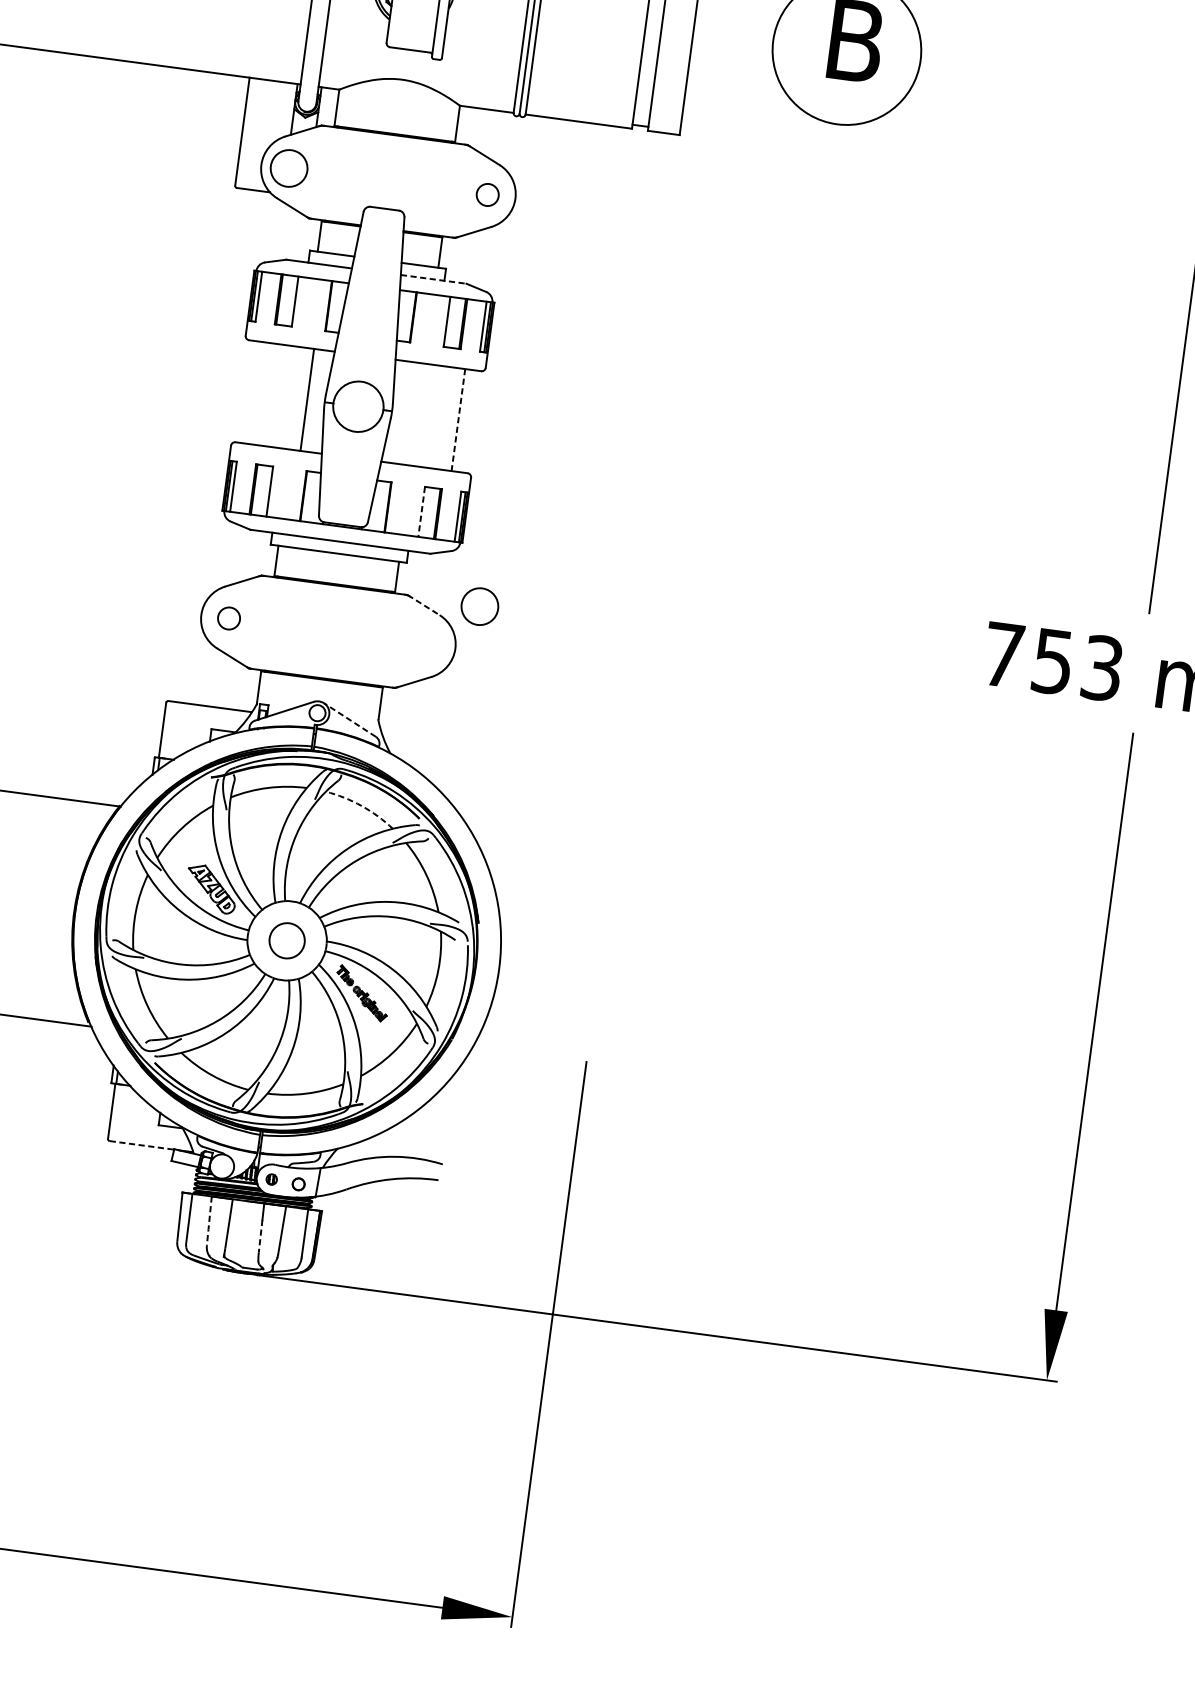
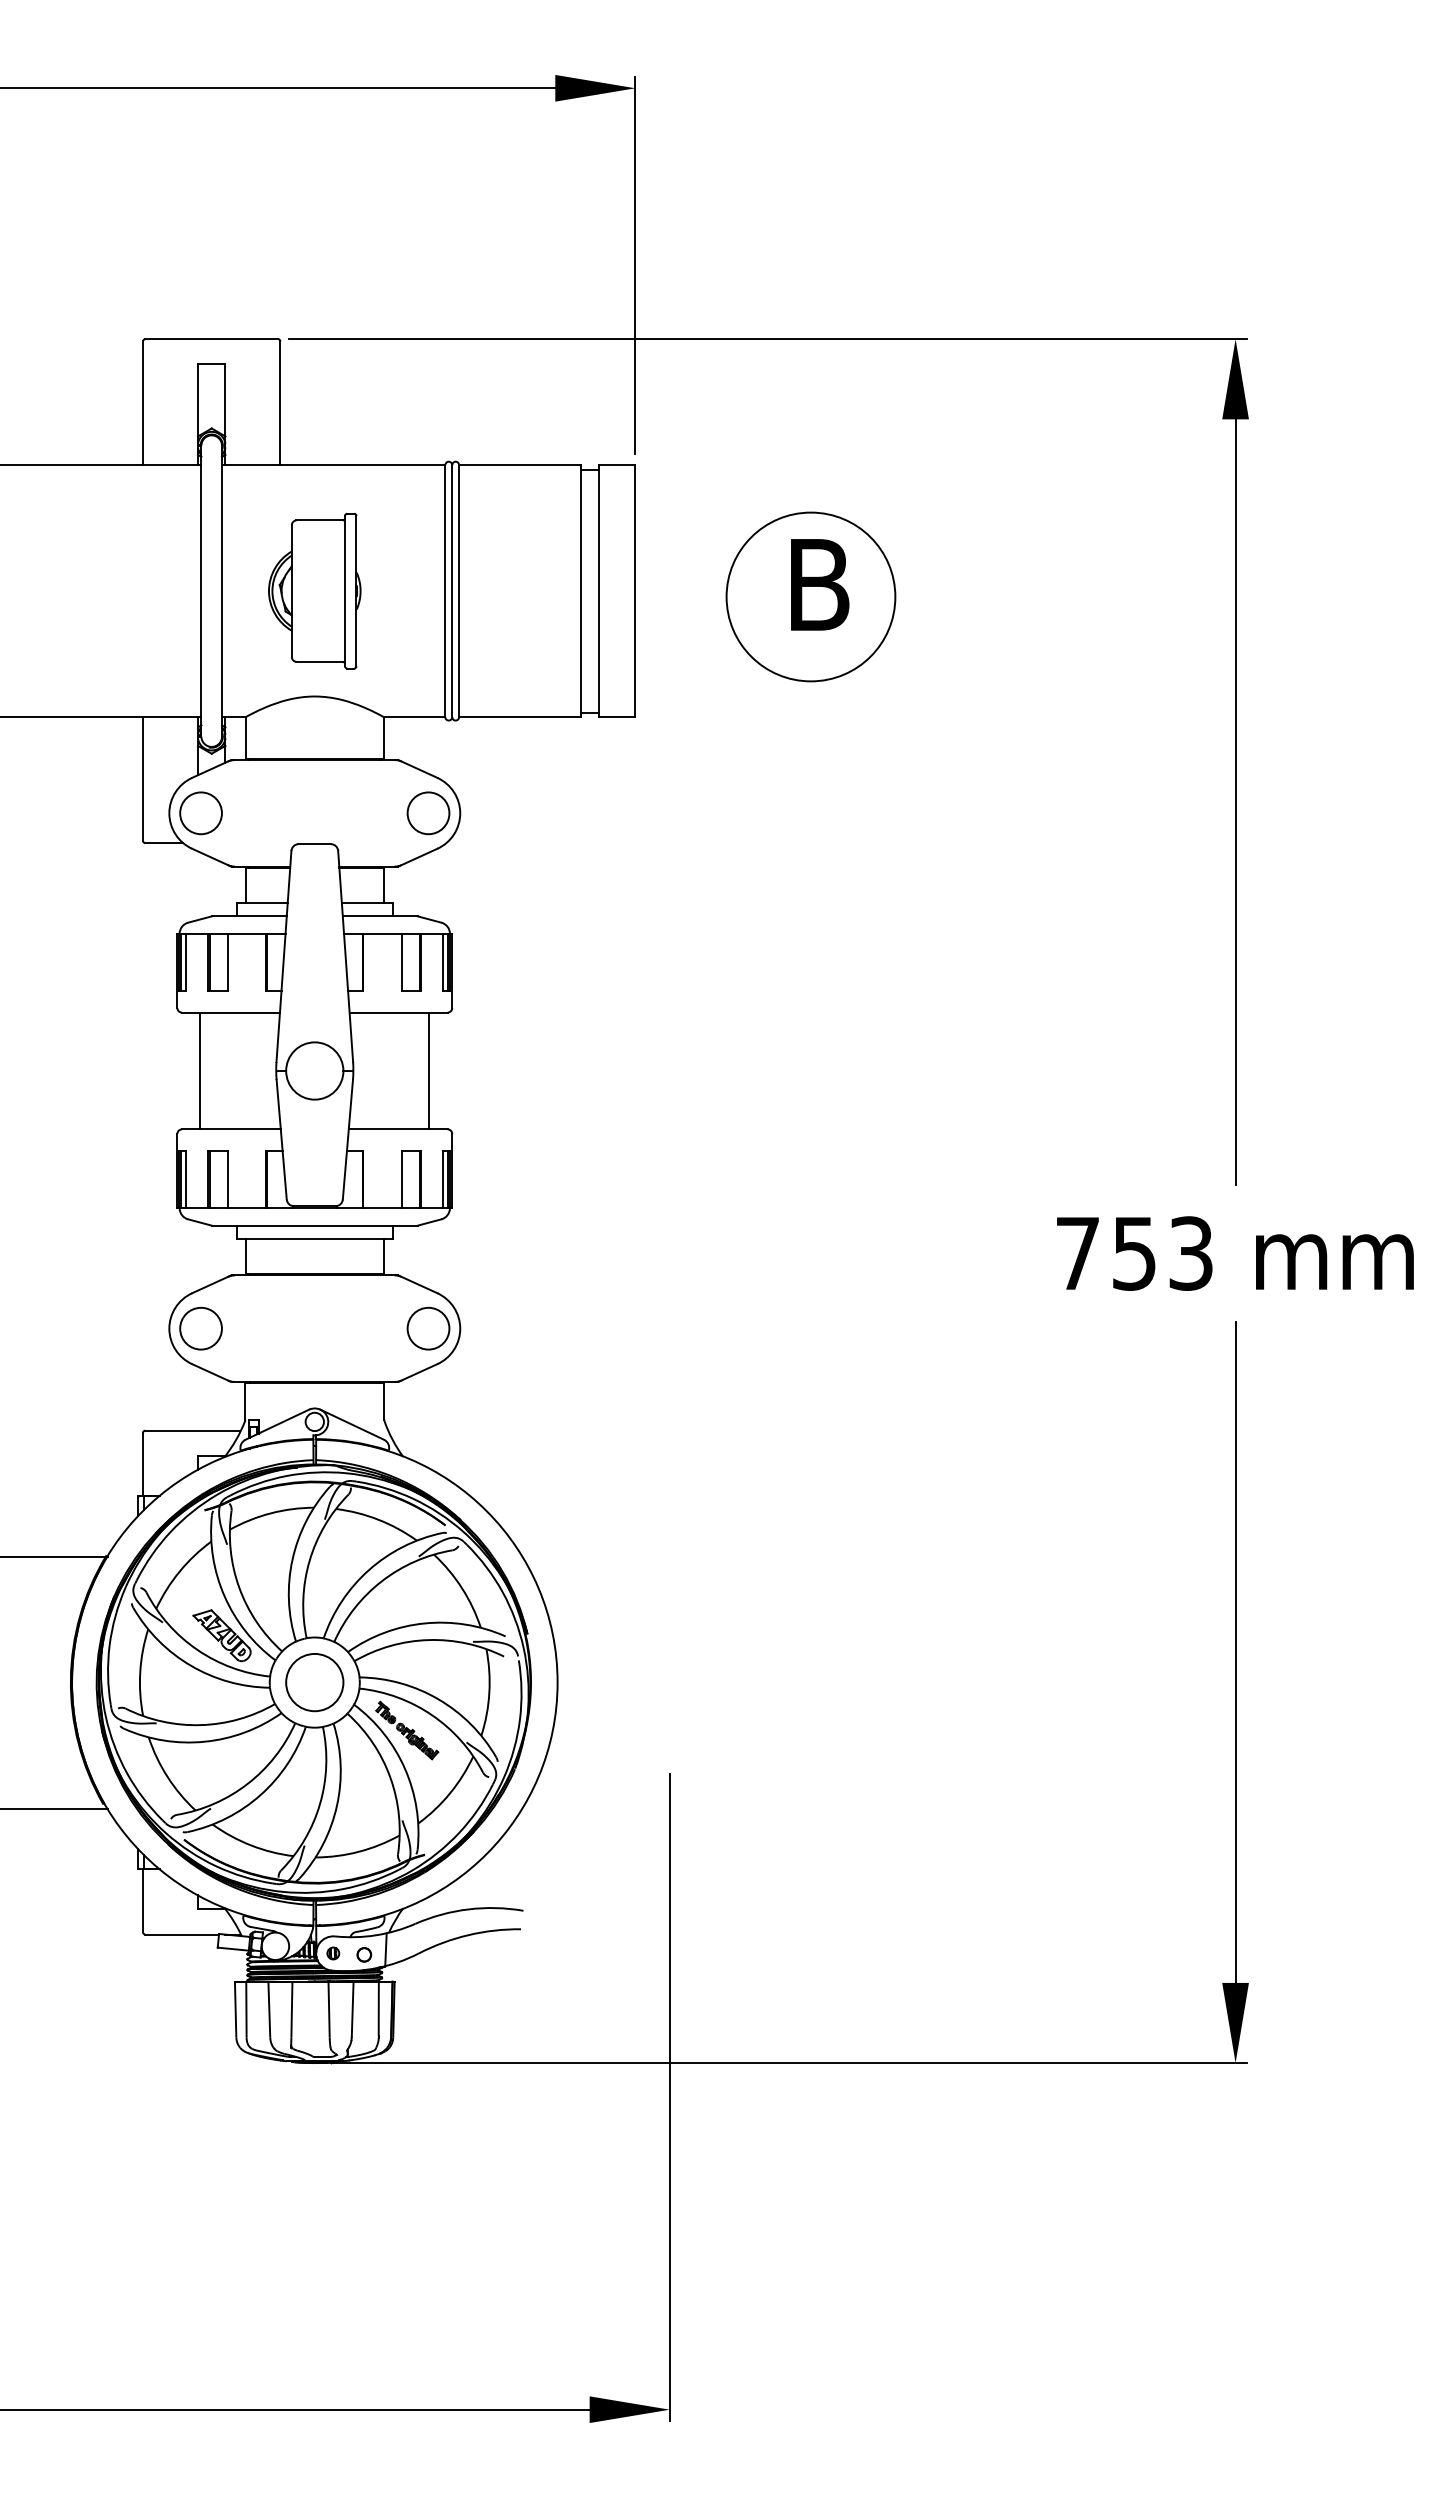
circle: (487, 195) -> (428, 813), size x1.67
line: (433, 279) -> (380, 916), dashed -> solid
line: (307, 399) -> (200, 1070), moved
line: (458, 420) -> (429, 1071), dashed -> solid
line: (421, 511) -> (401, 1179), dashed -> solid
line: (424, 605) -> (418, 1284), dashed -> solid
circle: (479, 606) -> (428, 1328), moved
circle: (228, 618) -> (200, 1328), size x1.67
line: (349, 719) -> (351, 1424), dashed -> solid
arc: (361, 805) -> (378, 1519), dashed -> solid
circle: (286, 940) -> (314, 1682), size x1.43
line: (142, 1145) -> (182, 1934), dashed -> solid
line: (209, 1221) -> (269, 2009), dashed -> solid
line: (260, 1236) -> (329, 2019), dashed -> solid

